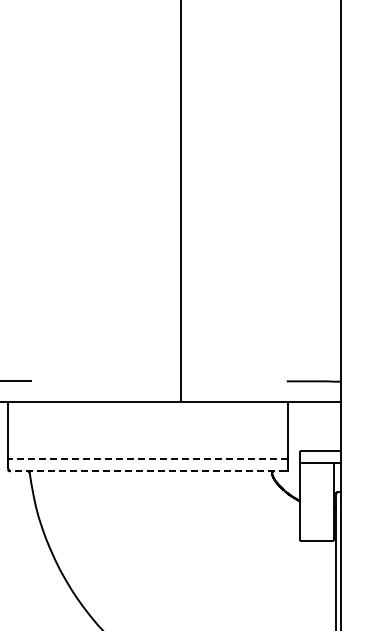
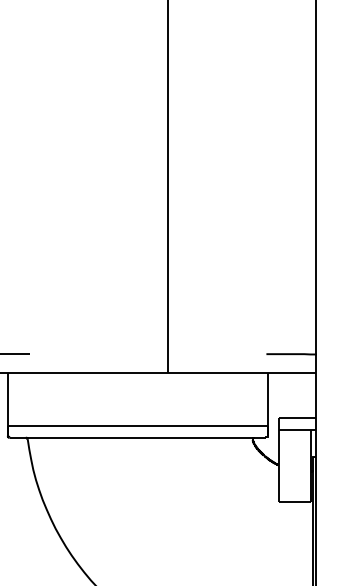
line: (148, 458) -> (138, 425), dashed -> solid
line: (148, 471) -> (138, 437), dashed -> solid

